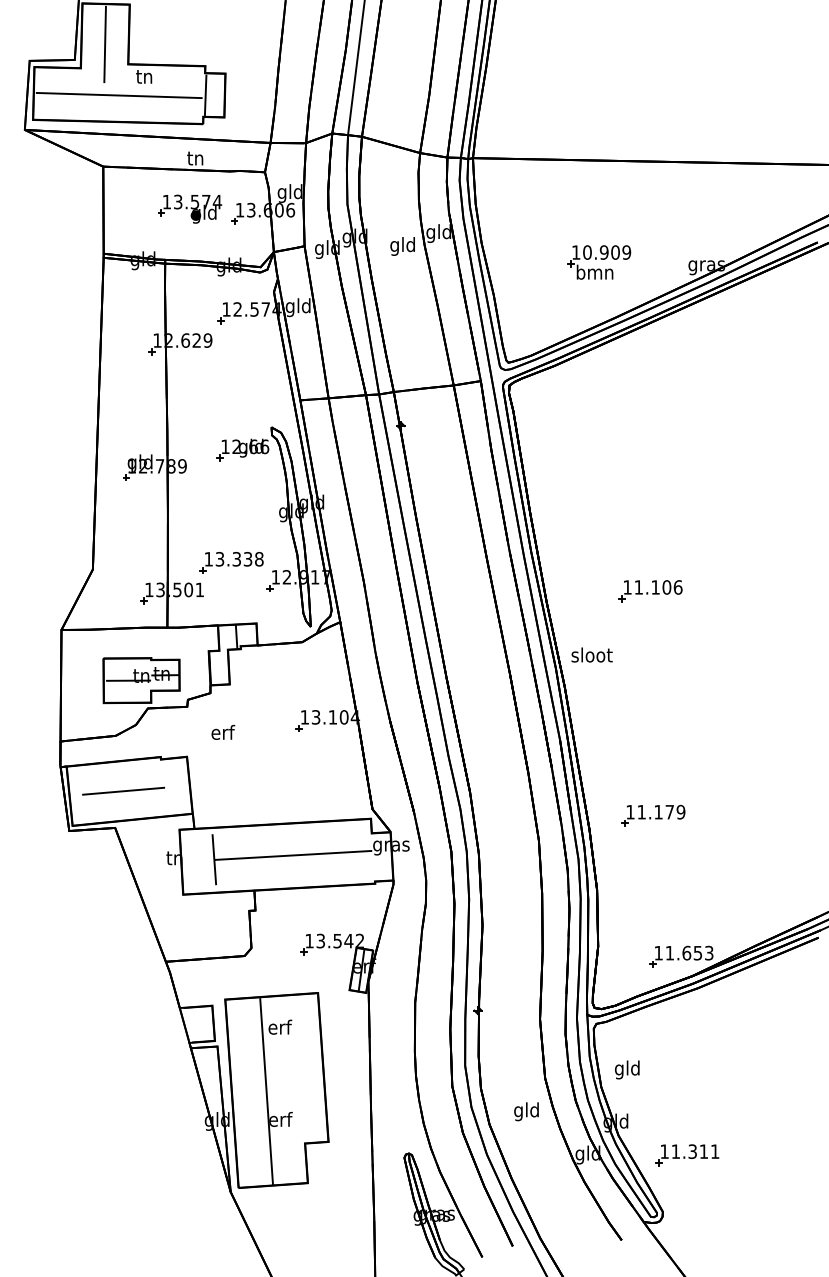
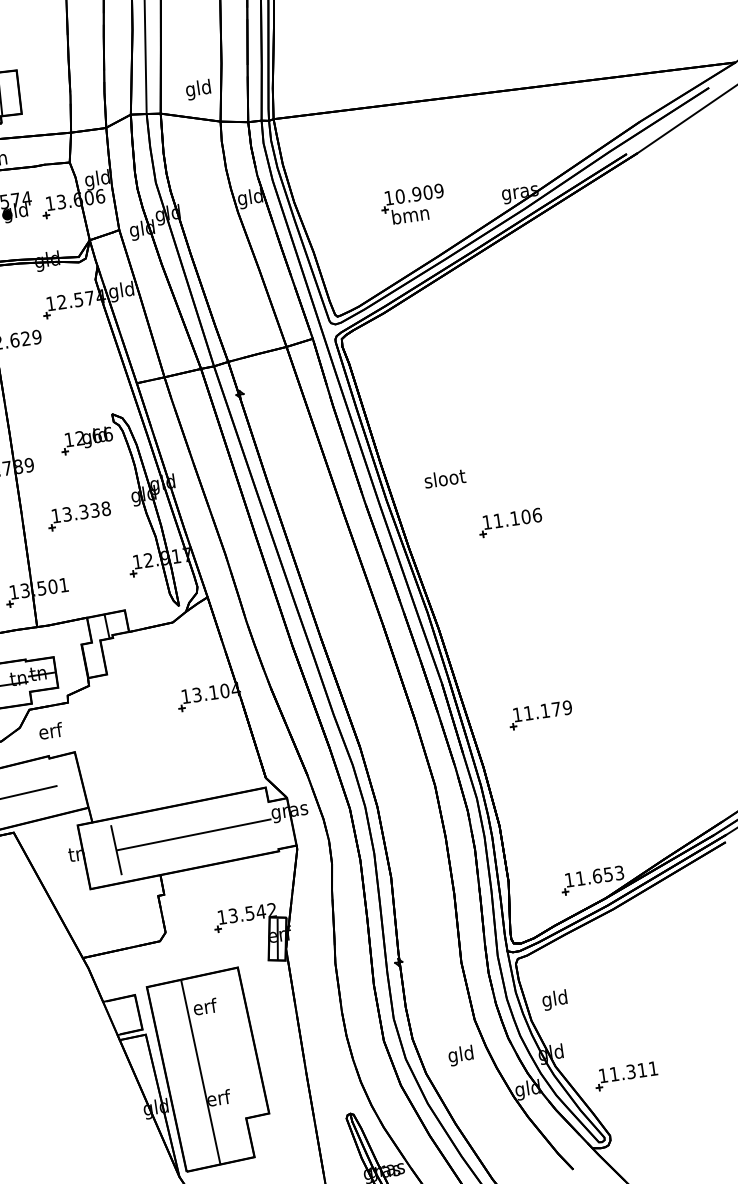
text: (402, 246) -> (198, 89), moved
part: (231, 562) -> (79, 515), moved
text: (591, 654) -> (444, 478), moved
text: (223, 732) -> (51, 730), moved
part: (653, 815) -> (540, 714), moved

